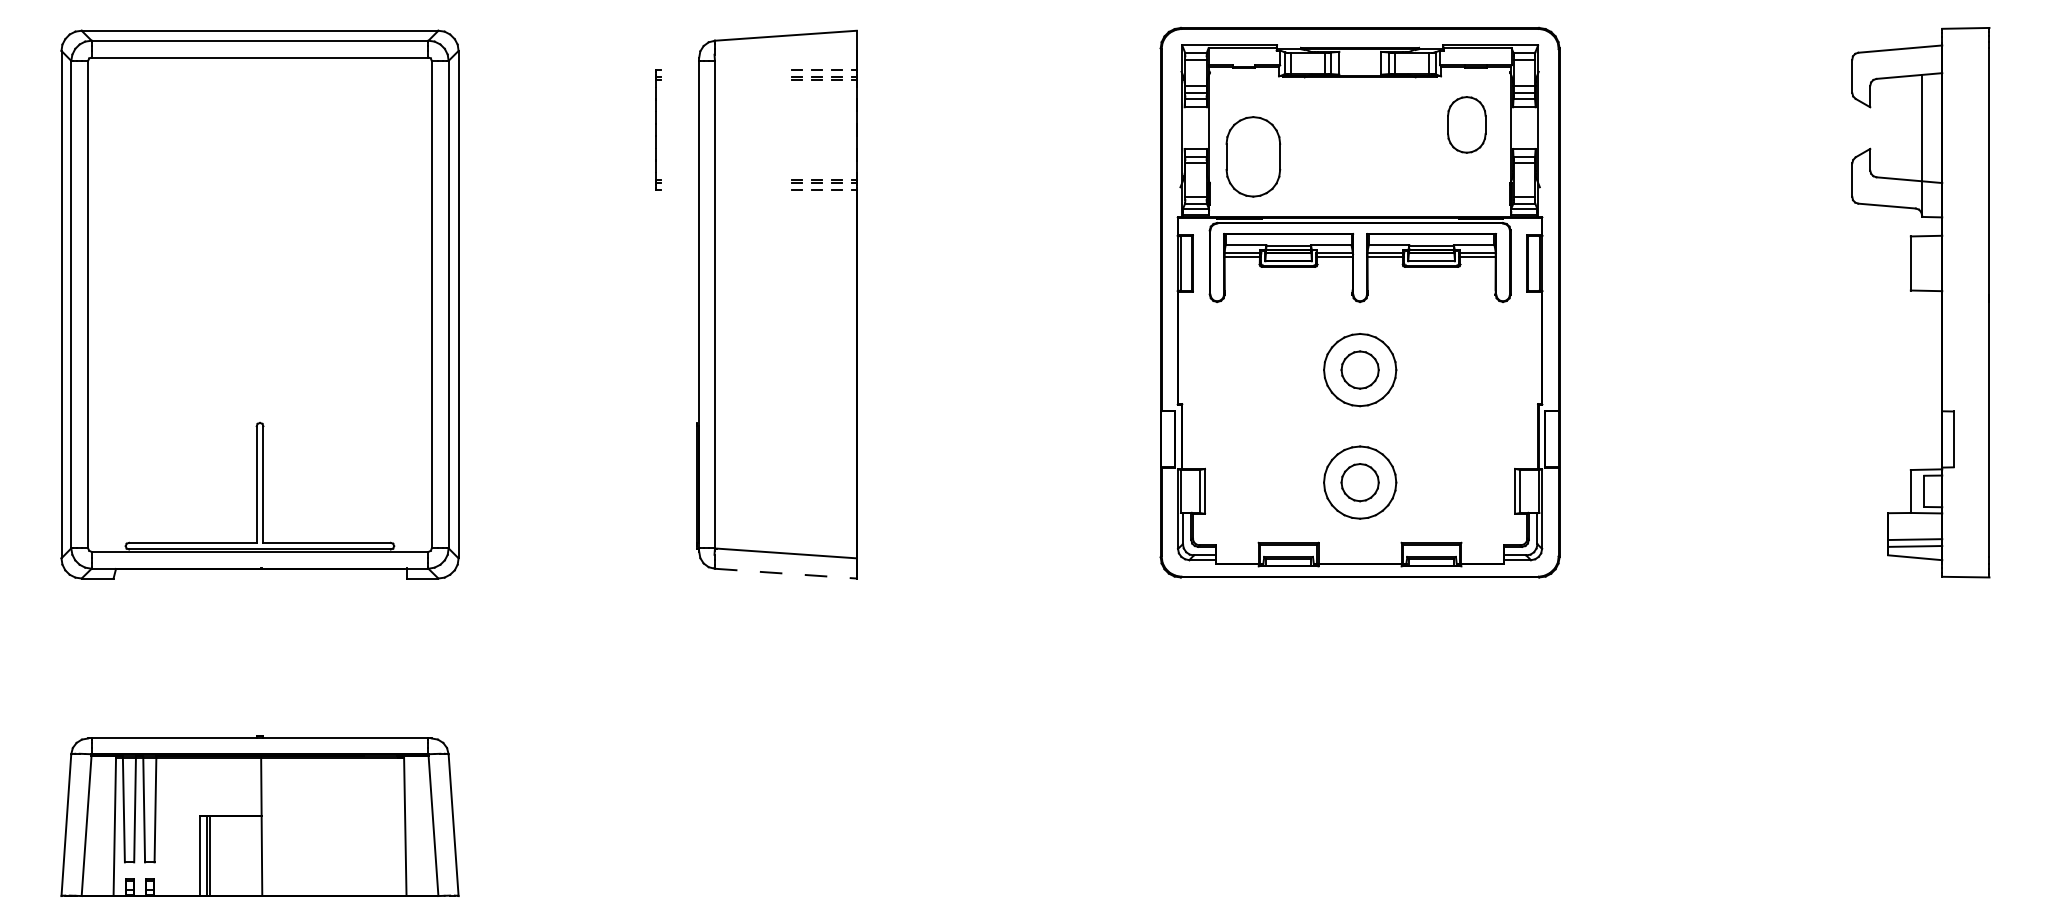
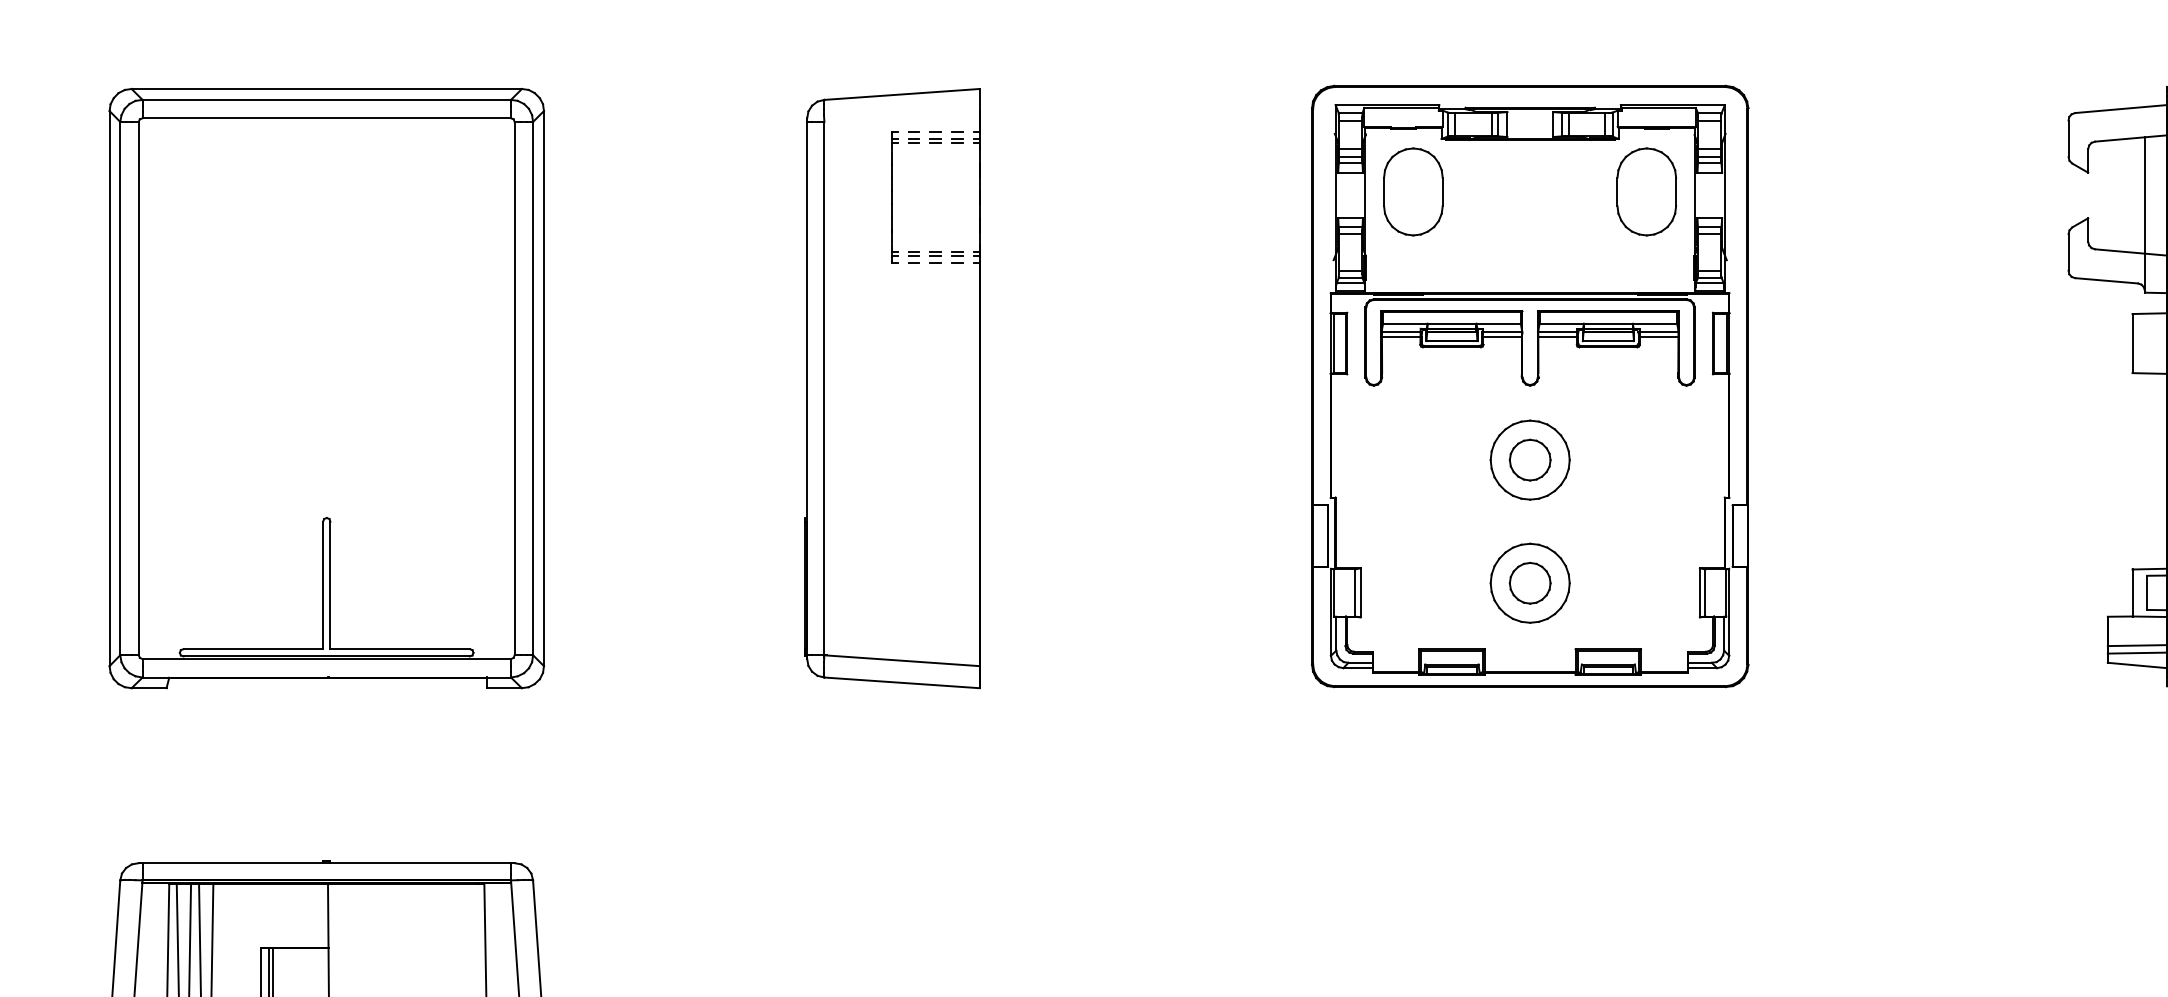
part: (1466, 124) -> (1646, 191), size x1.43
part: (658, 129) -> (895, 197), moved
part: (1253, 156) -> (1413, 191), moved
line: (786, 573) -> (902, 682), dashed -> solid

